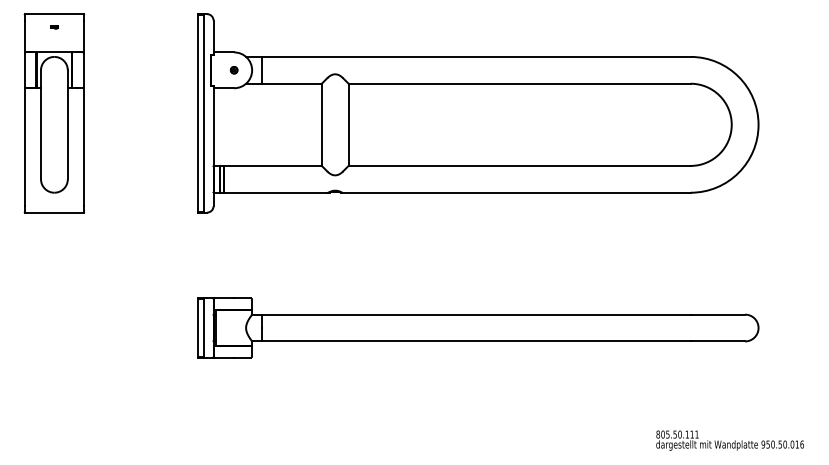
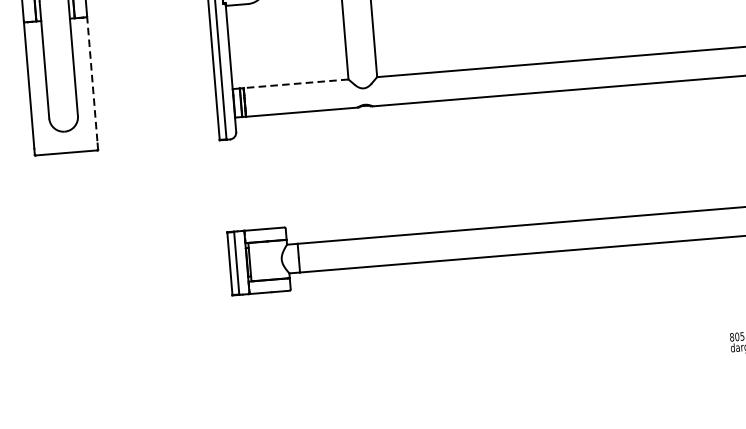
line: (83, 146) -> (91, 79), solid -> dashed
line: (272, 165) -> (295, 83), solid -> dashed

